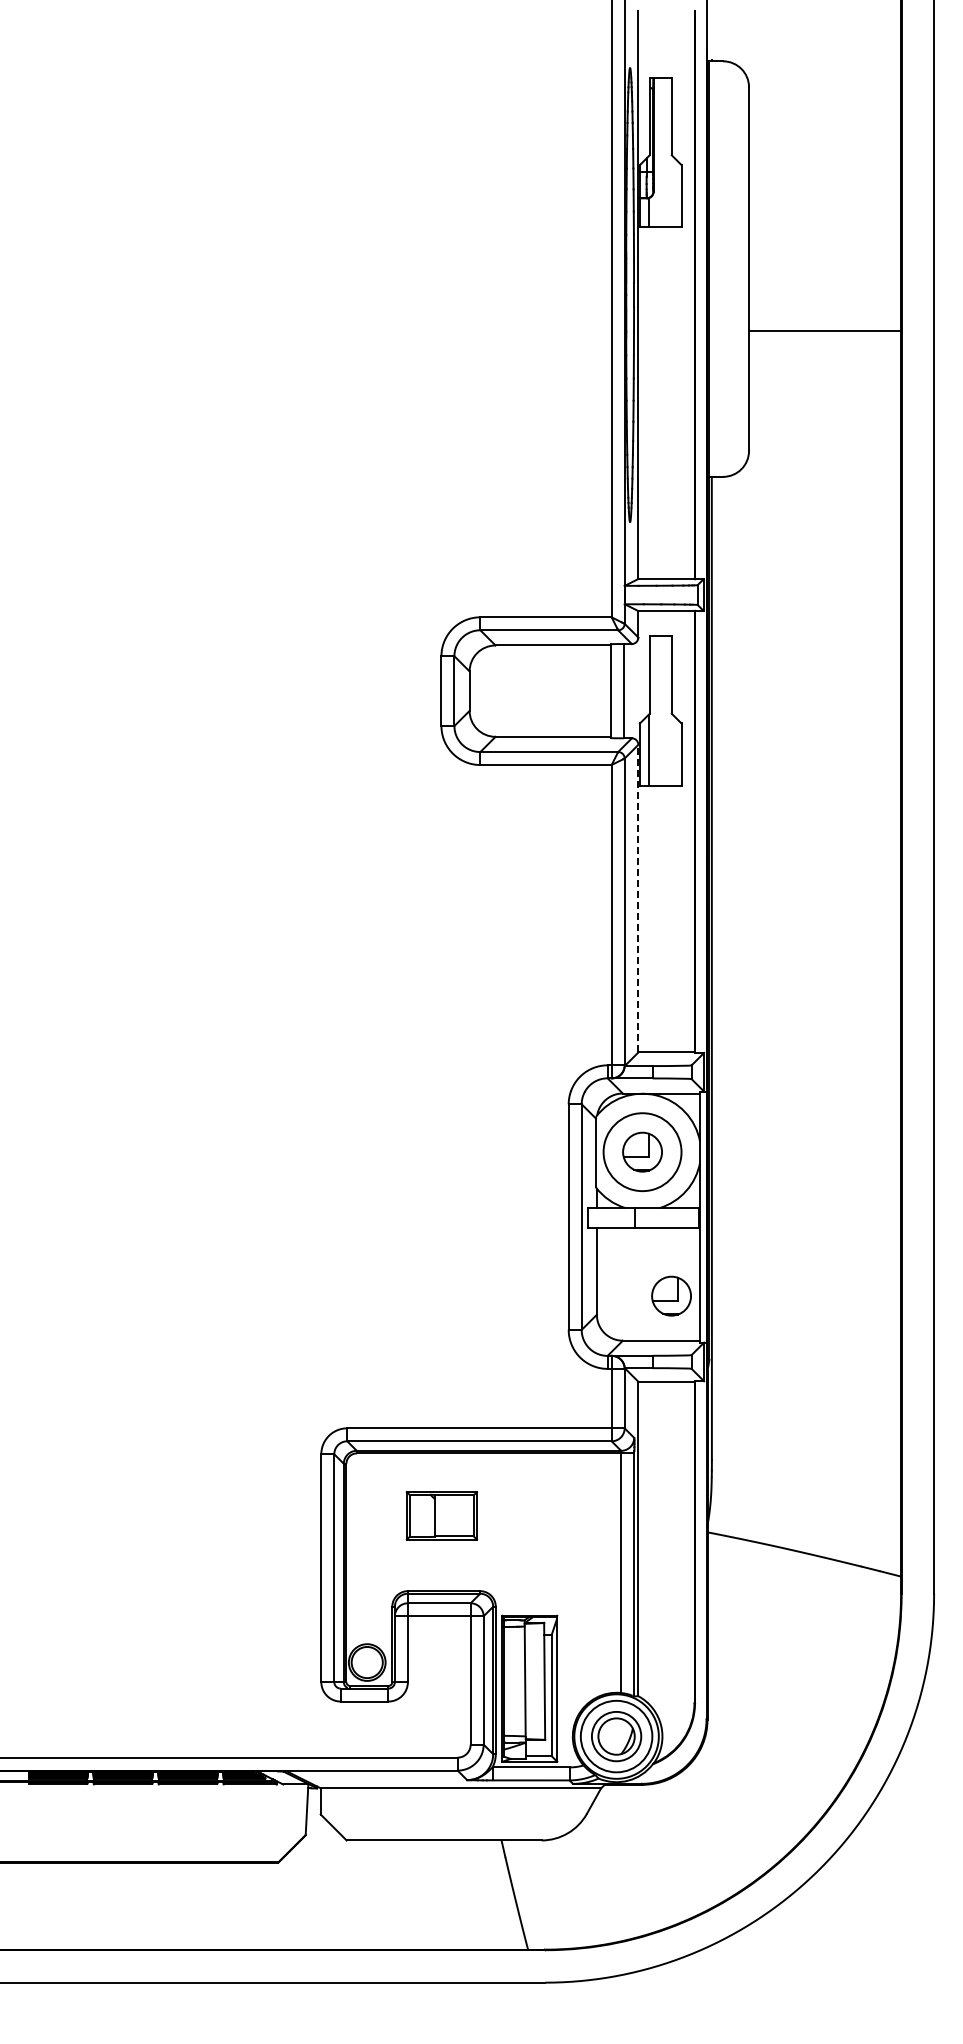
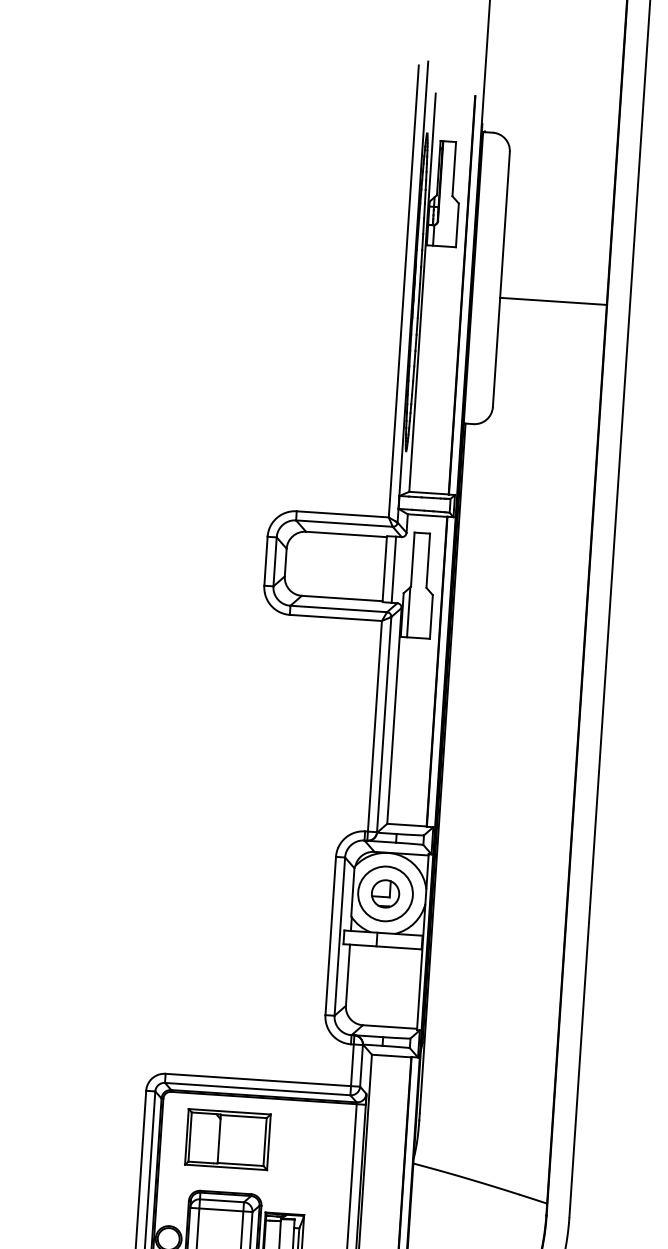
line: (825, 331) -> (553, 301), moved
line: (638, 898) -> (394, 715), dashed -> solid
part: (671, 1295) -> (399, 995), removed
part: (441, 1515) -> (227, 1139), size x1.67

